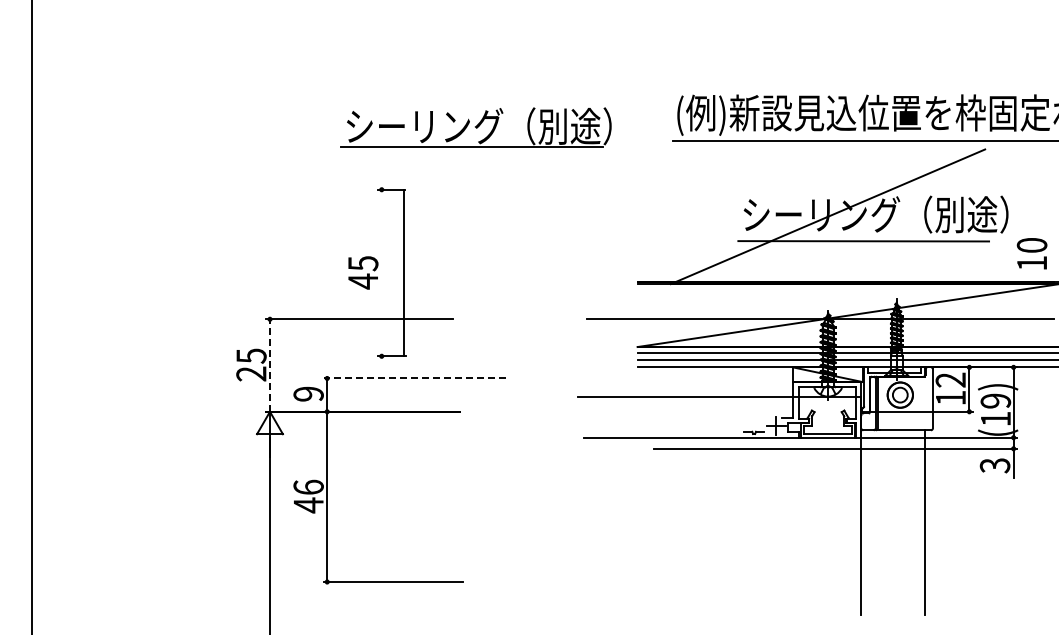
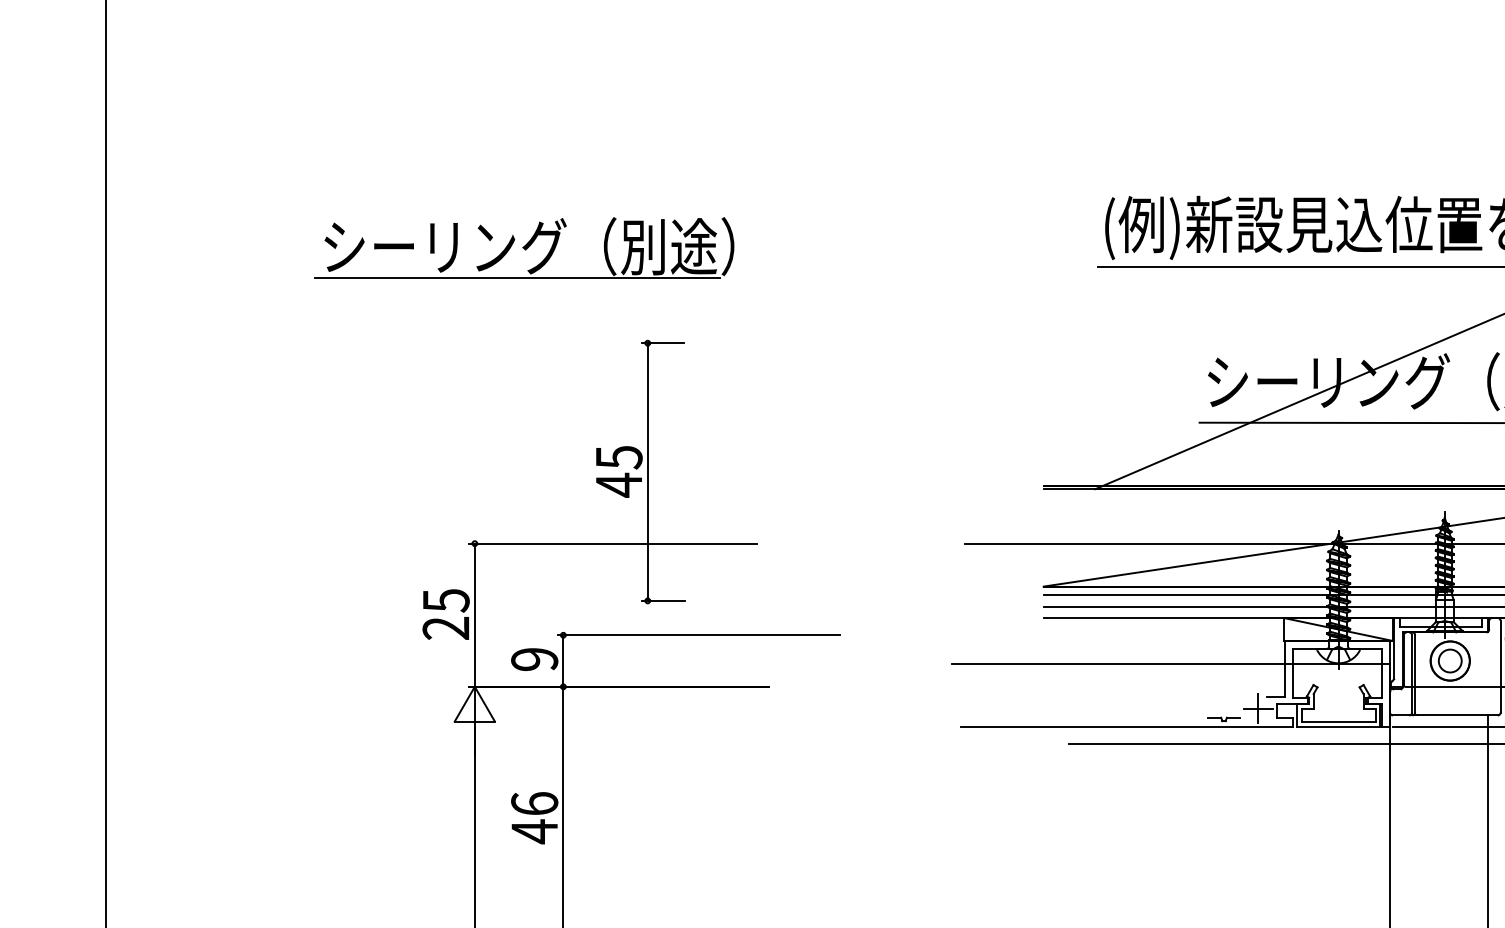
part: (475, 127) -> (523, 248), moved
line: (403, 272) -> (647, 471), moved
line: (270, 365) -> (475, 615), dashed -> solid
line: (414, 378) -> (698, 635), dashed -> solid

